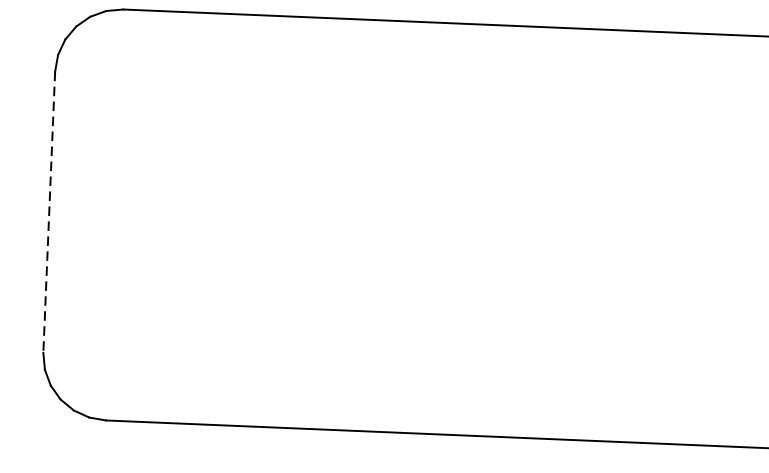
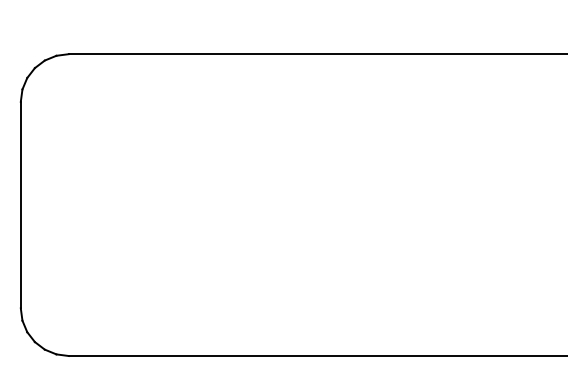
line: (48, 212) -> (20, 205), dashed -> solid

